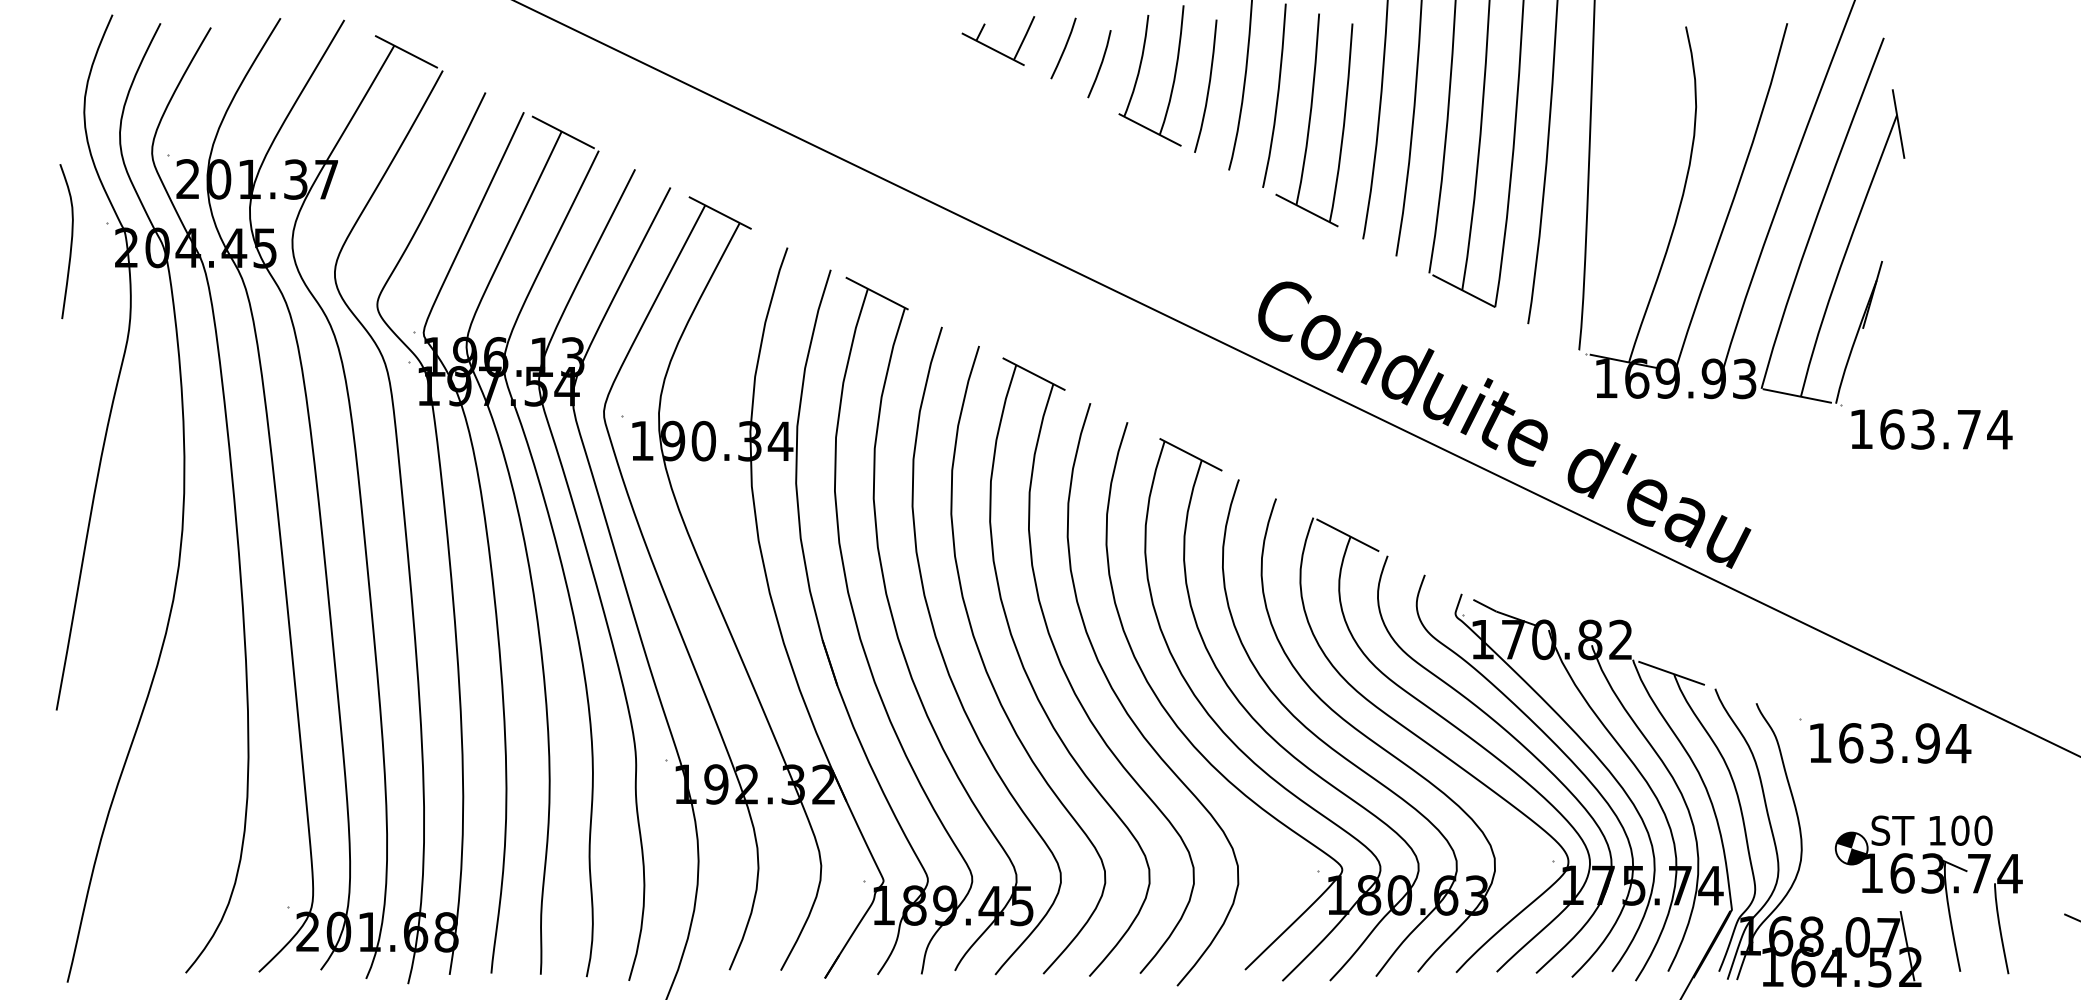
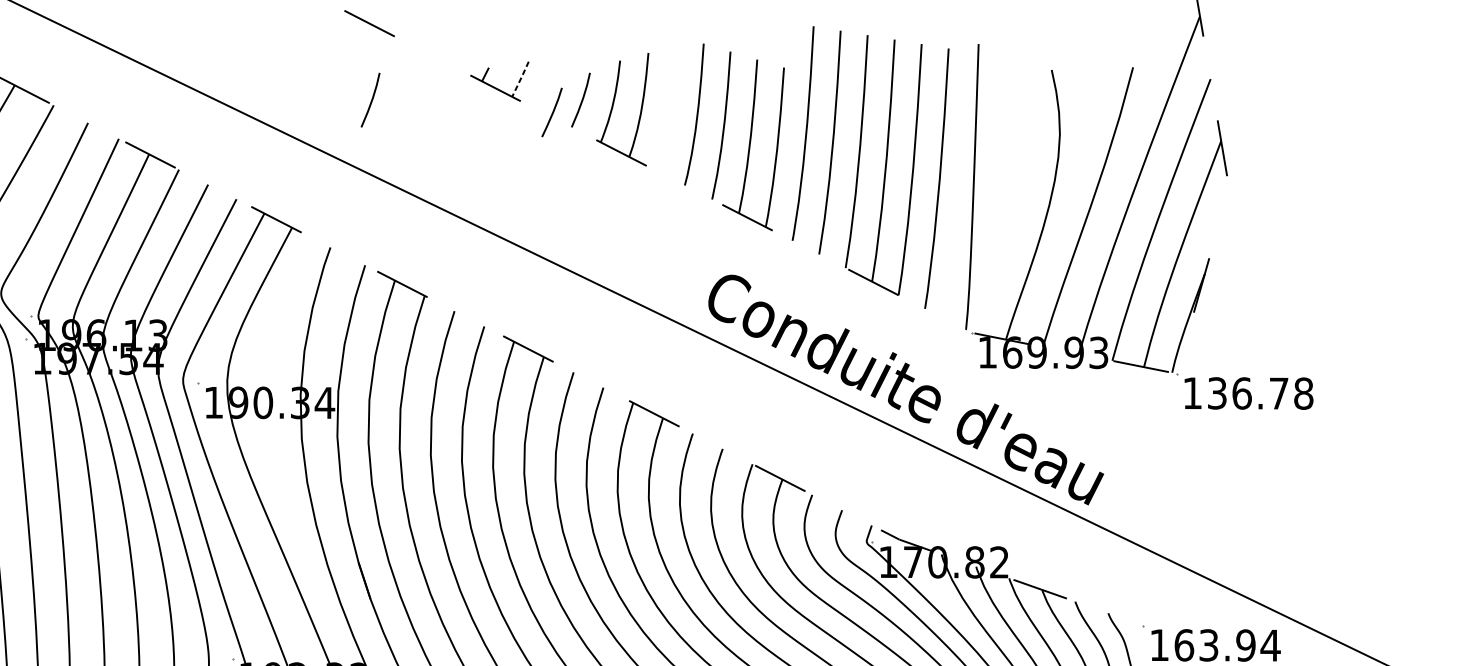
line: (1024, 38) -> (520, 79), solid -> dashed
line: (1063, 48) -> (552, 112), moved
line: (838, 64) -> (371, 100), added
curve: (1208, 85) -> (668, 117), removed
text: (1946, 429) -> (1260, 393), 163.74 -> 136.78

